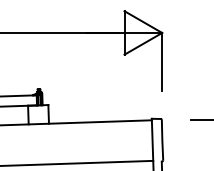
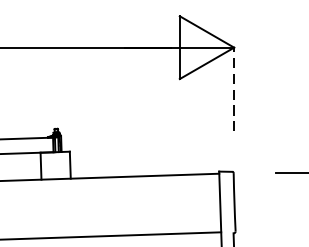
line: (162, 61) -> (234, 88), solid -> dashed

